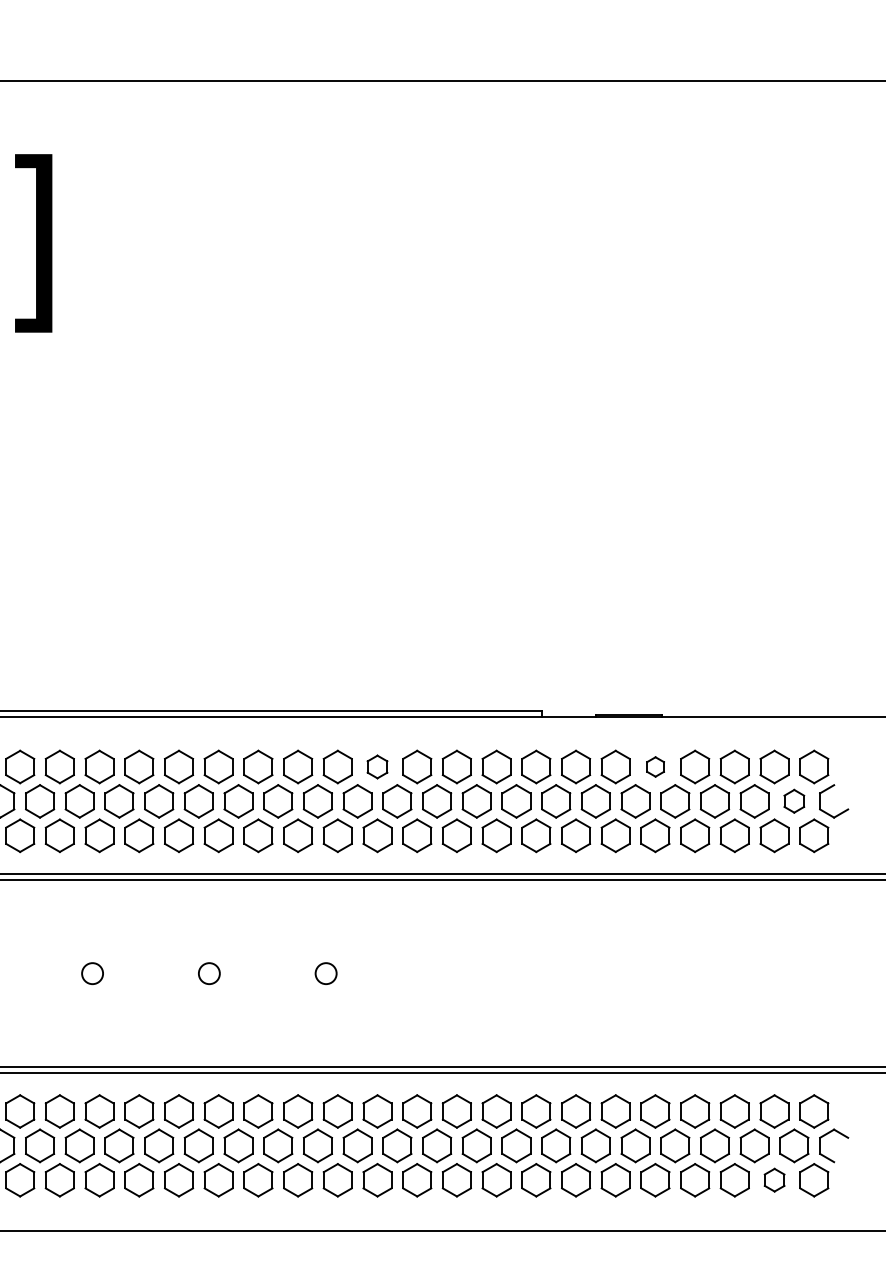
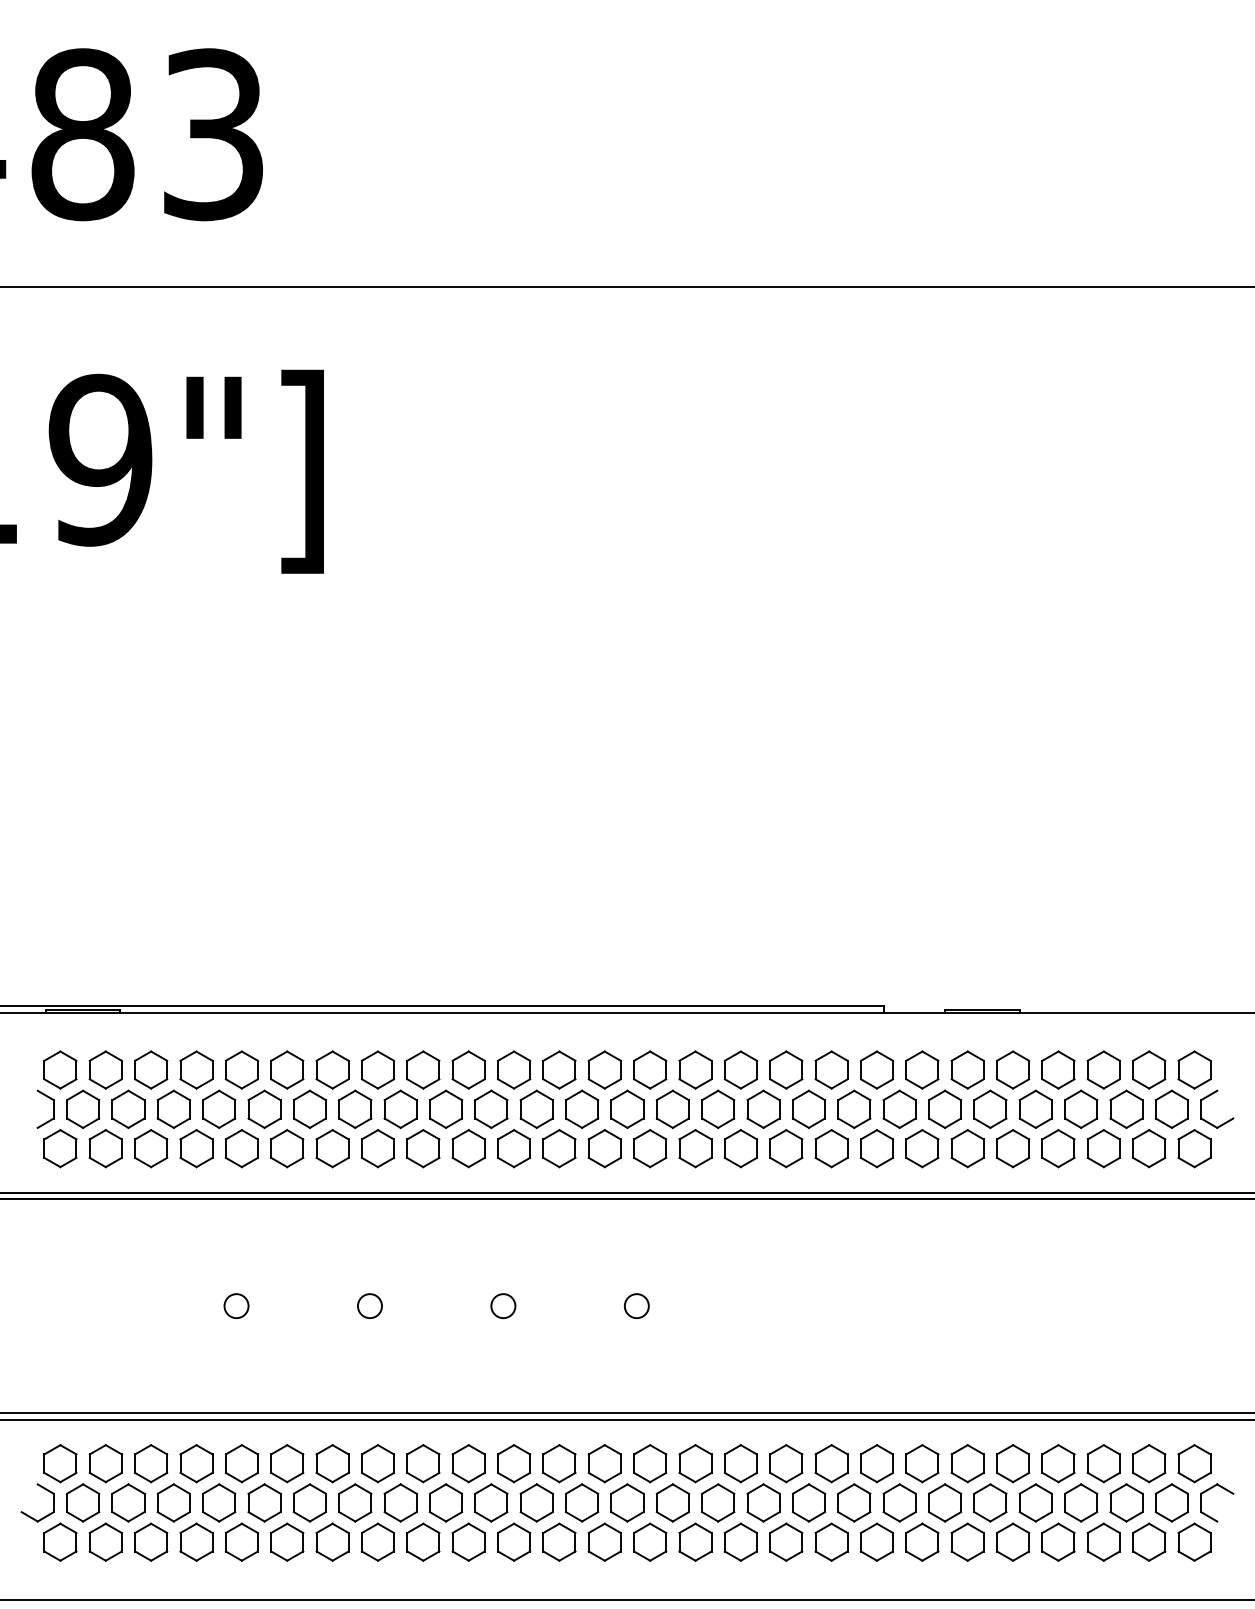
part: (377, 766) -> (695, 1069), size x1.43
part: (655, 766) -> (1013, 1069), size x1.67
part: (794, 800) -> (1171, 1108), size x1.43
part: (774, 1179) -> (1149, 1541), size x1.43

